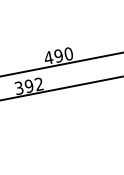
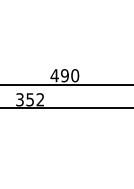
text: (29, 85) -> (30, 99), 392 -> 352

